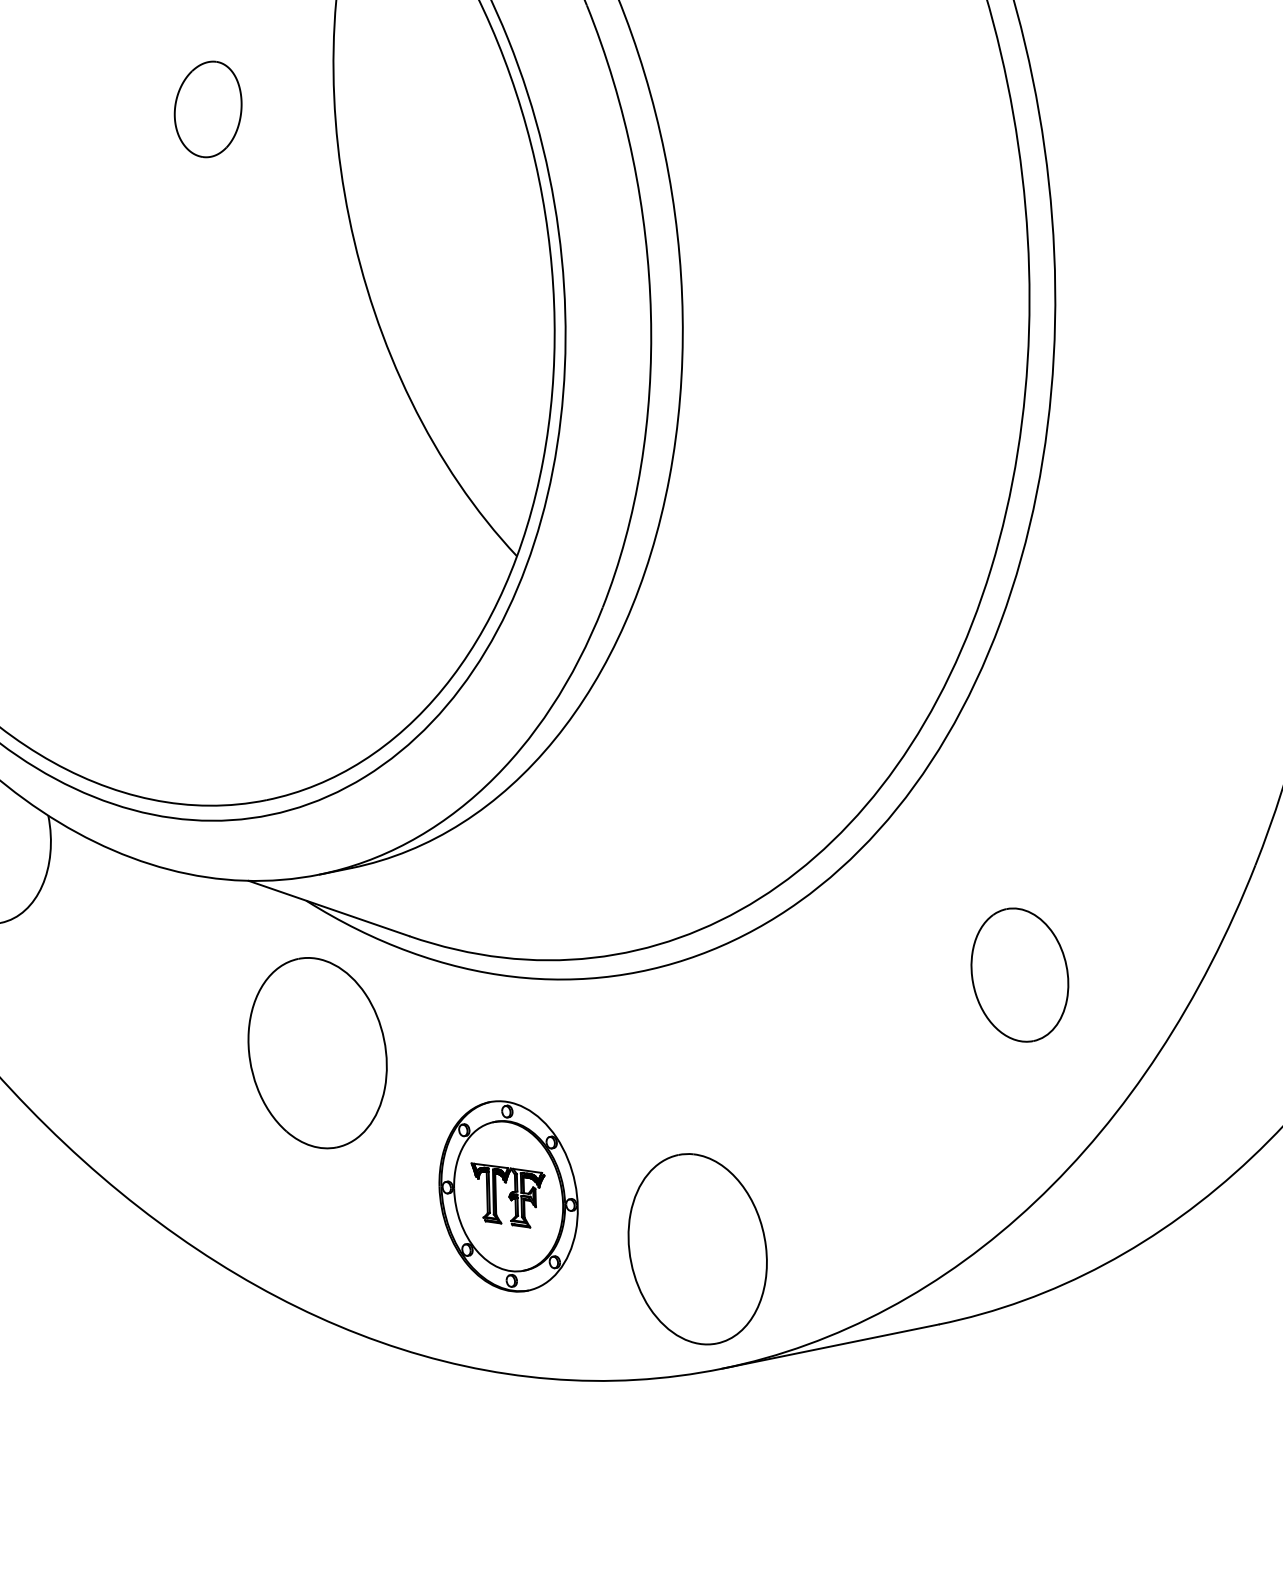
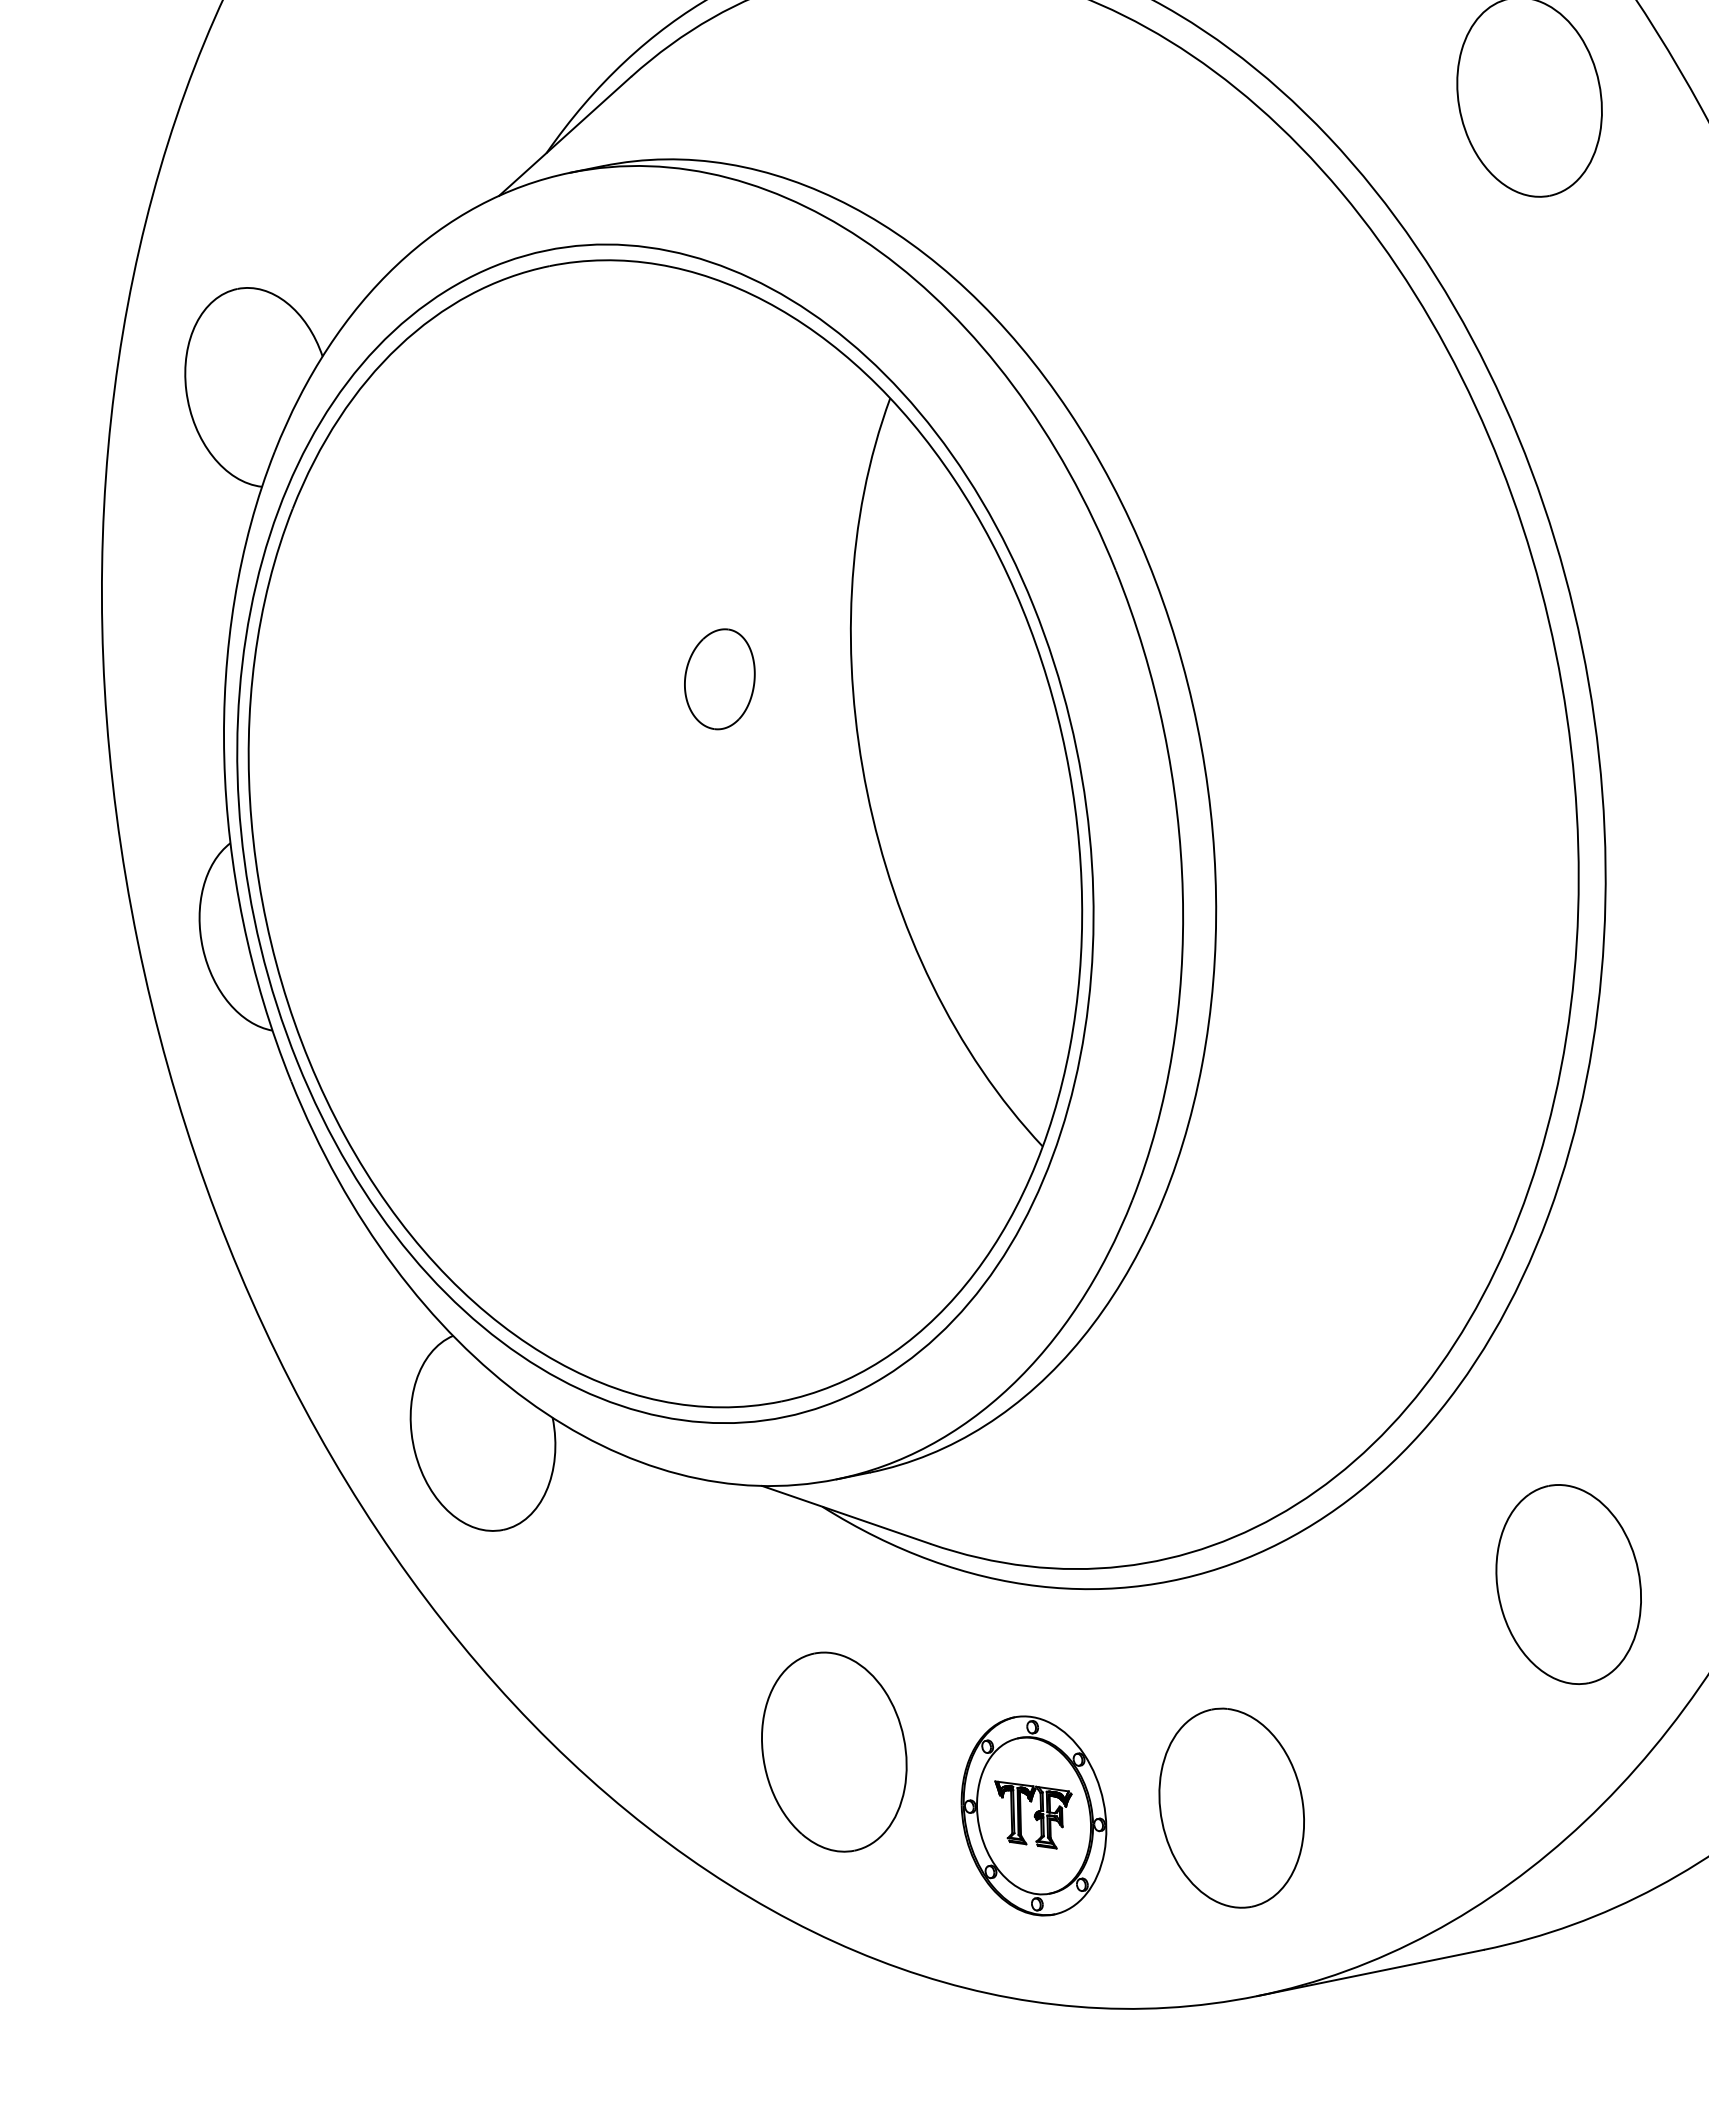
part: (1019, 975) -> (1568, 1584), size x1.43
part: (317, 1052) -> (834, 1751), moved
part: (697, 1248) -> (1231, 1807), moved

